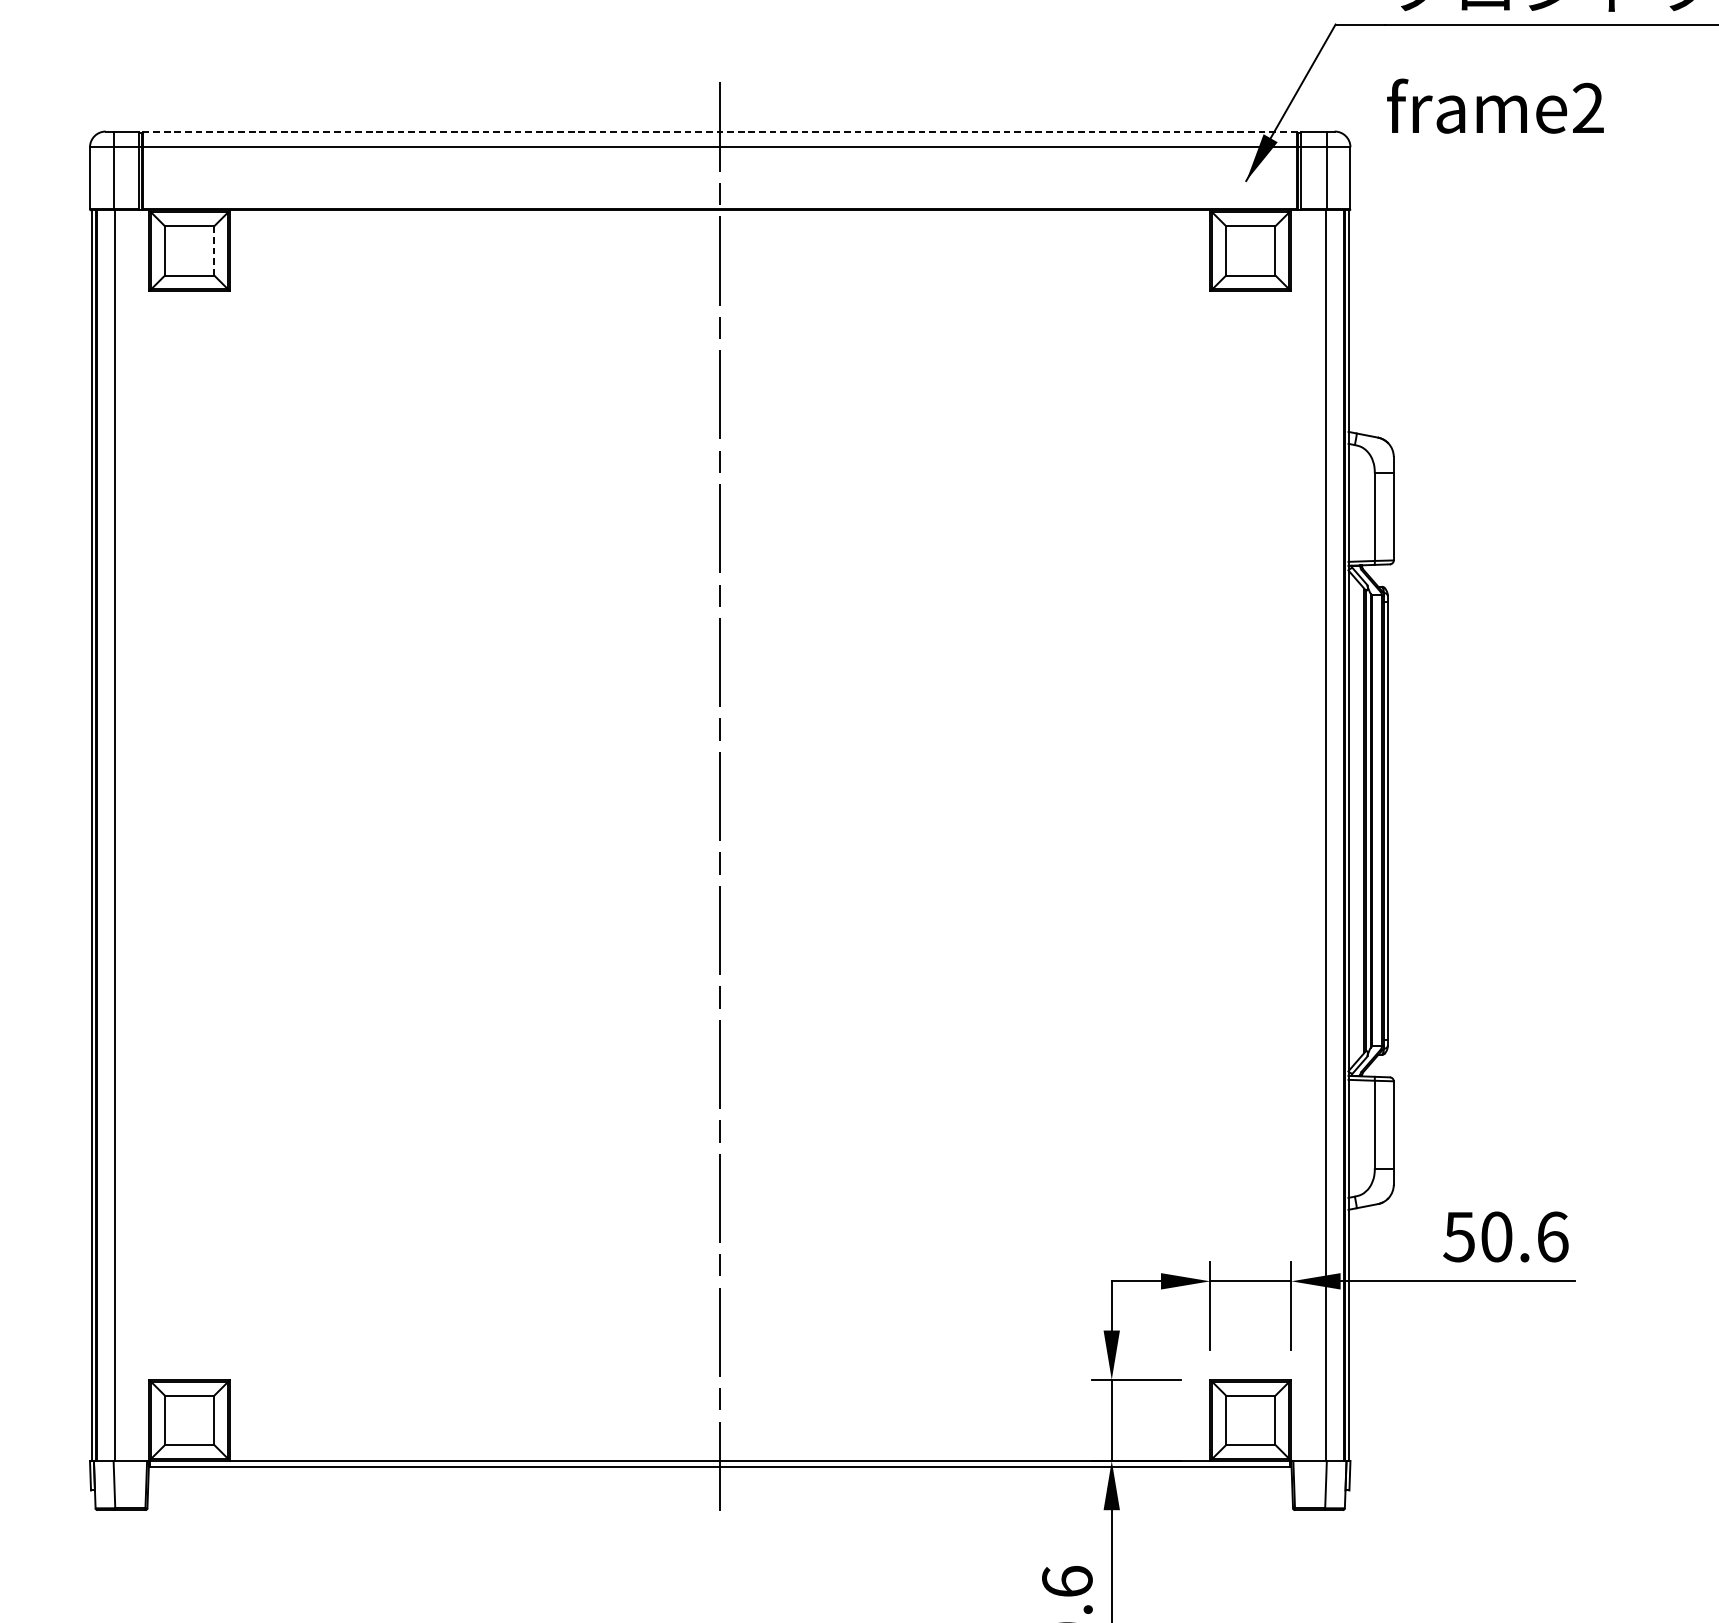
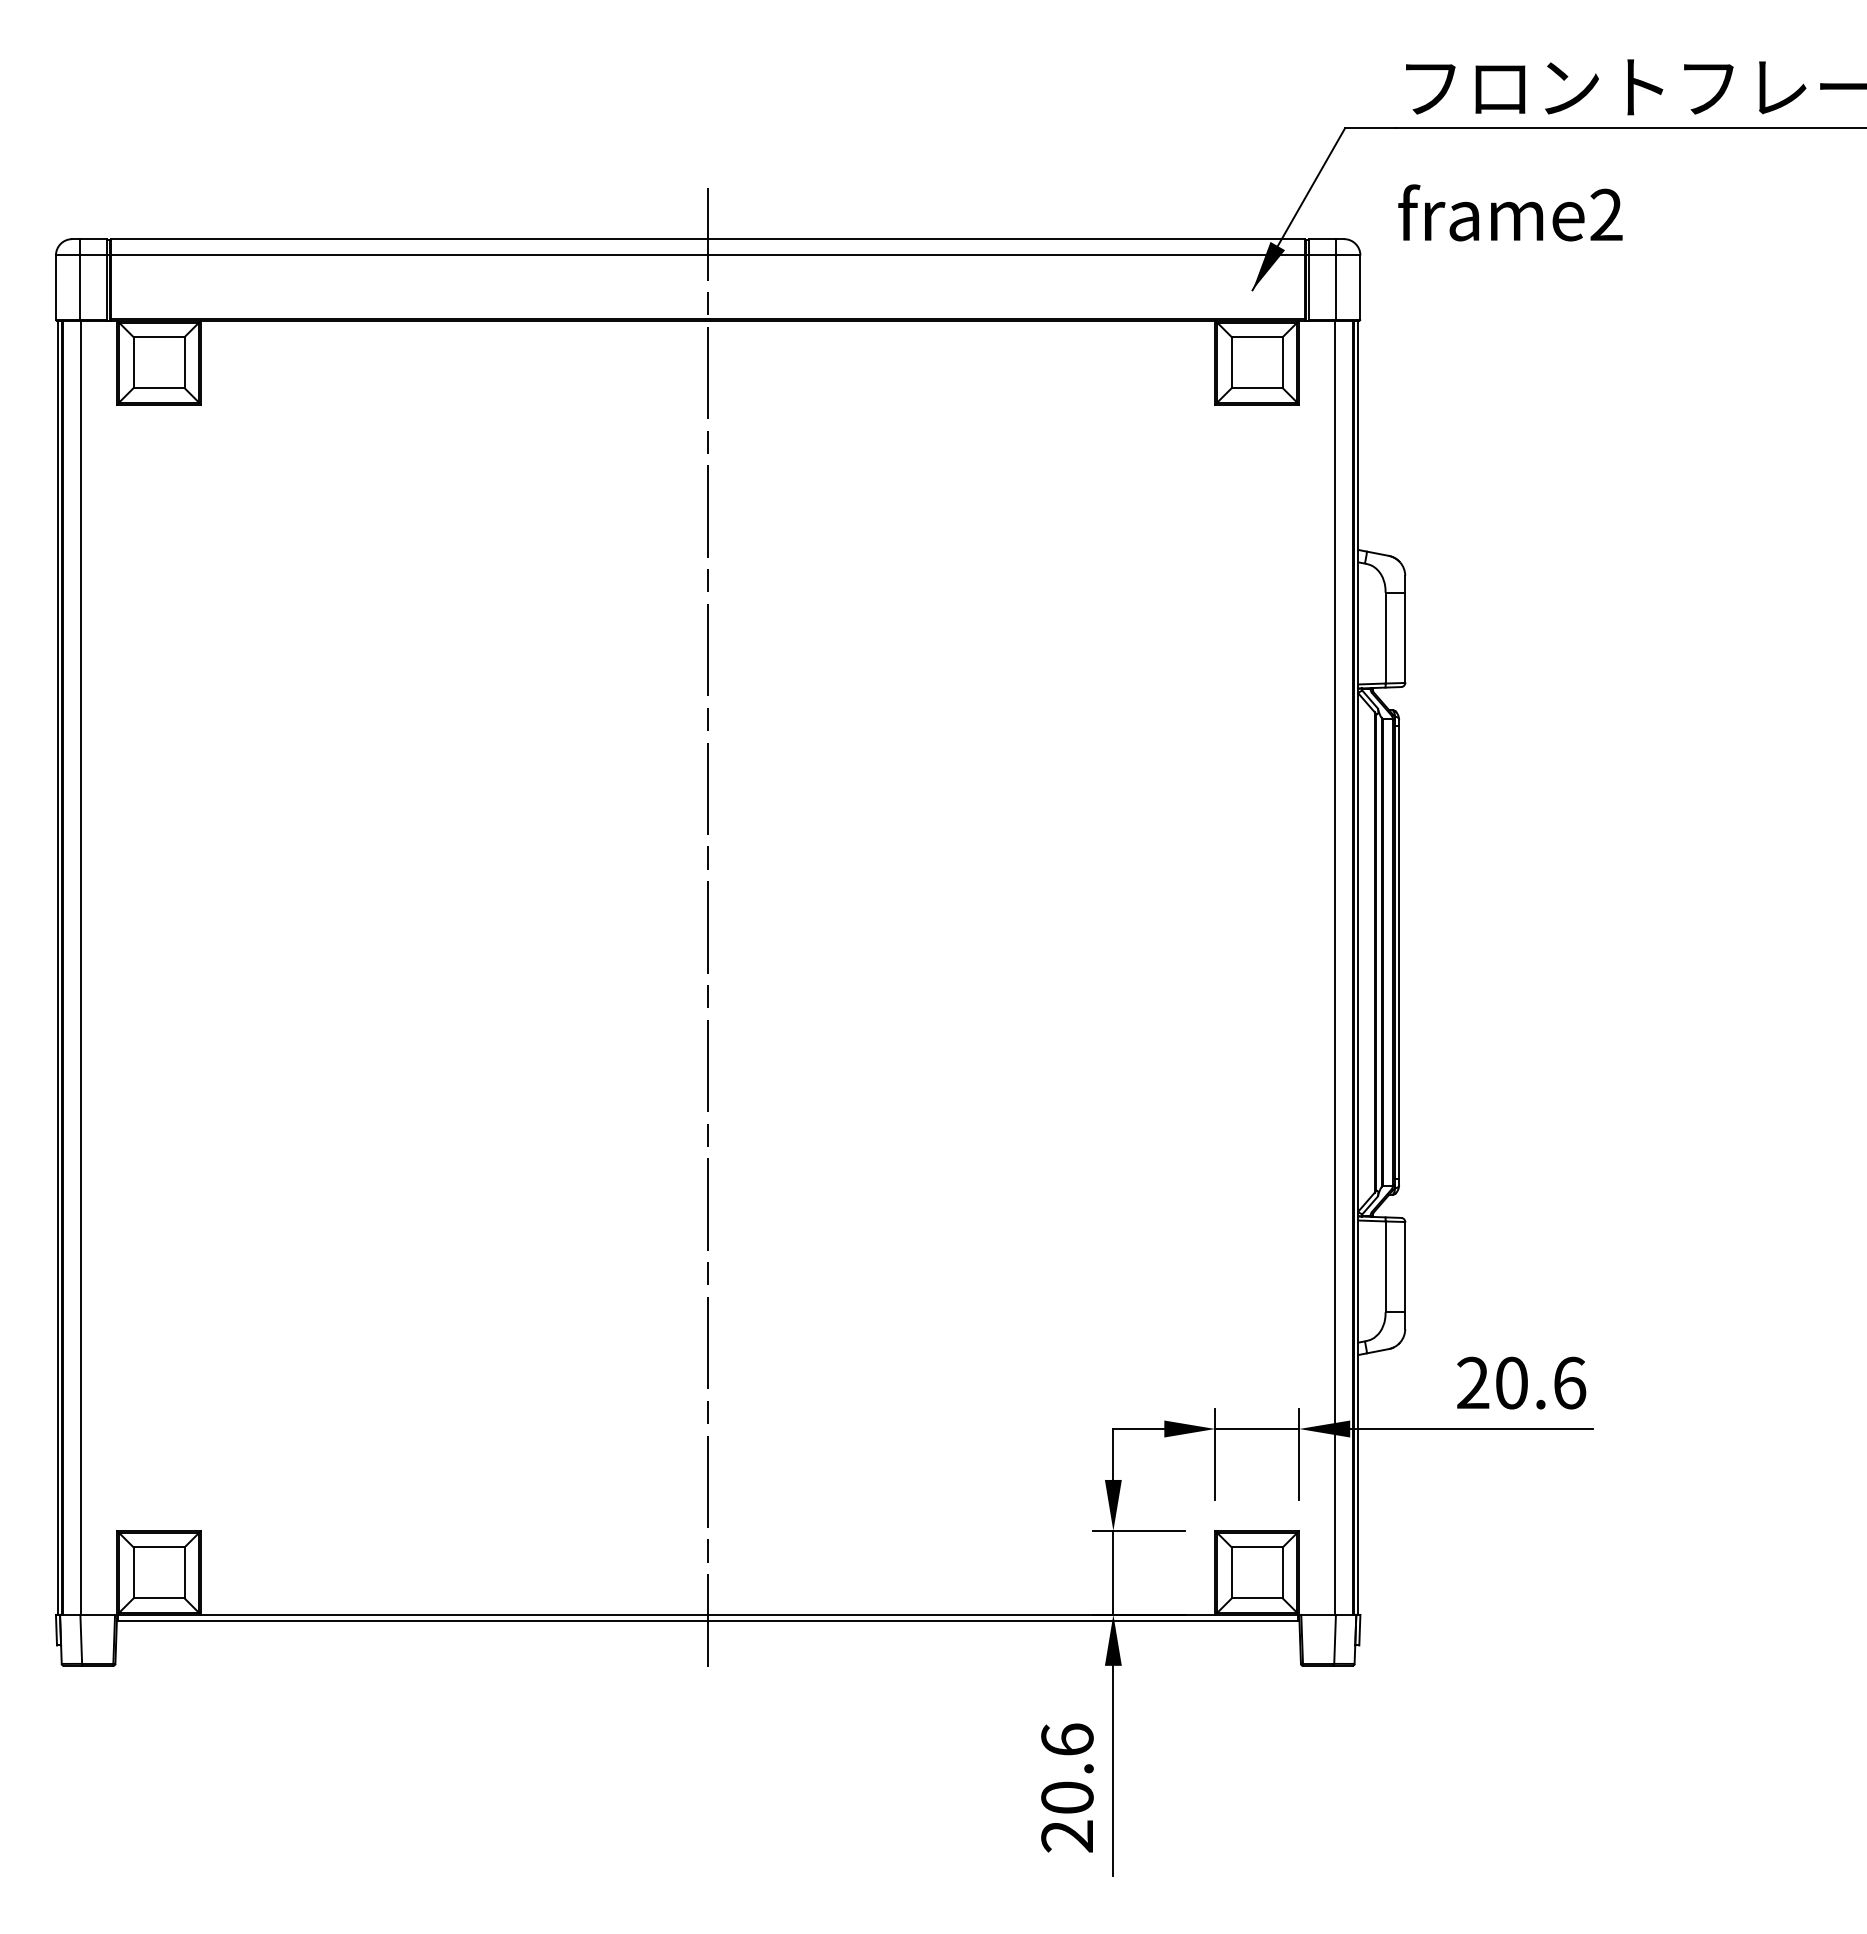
line: (719, 131) -> (707, 239), dashed -> solid
line: (214, 251) -> (184, 363), dashed -> solid
text: (1458, 1236) -> (1472, 1382), 50.6 -> 20.6

